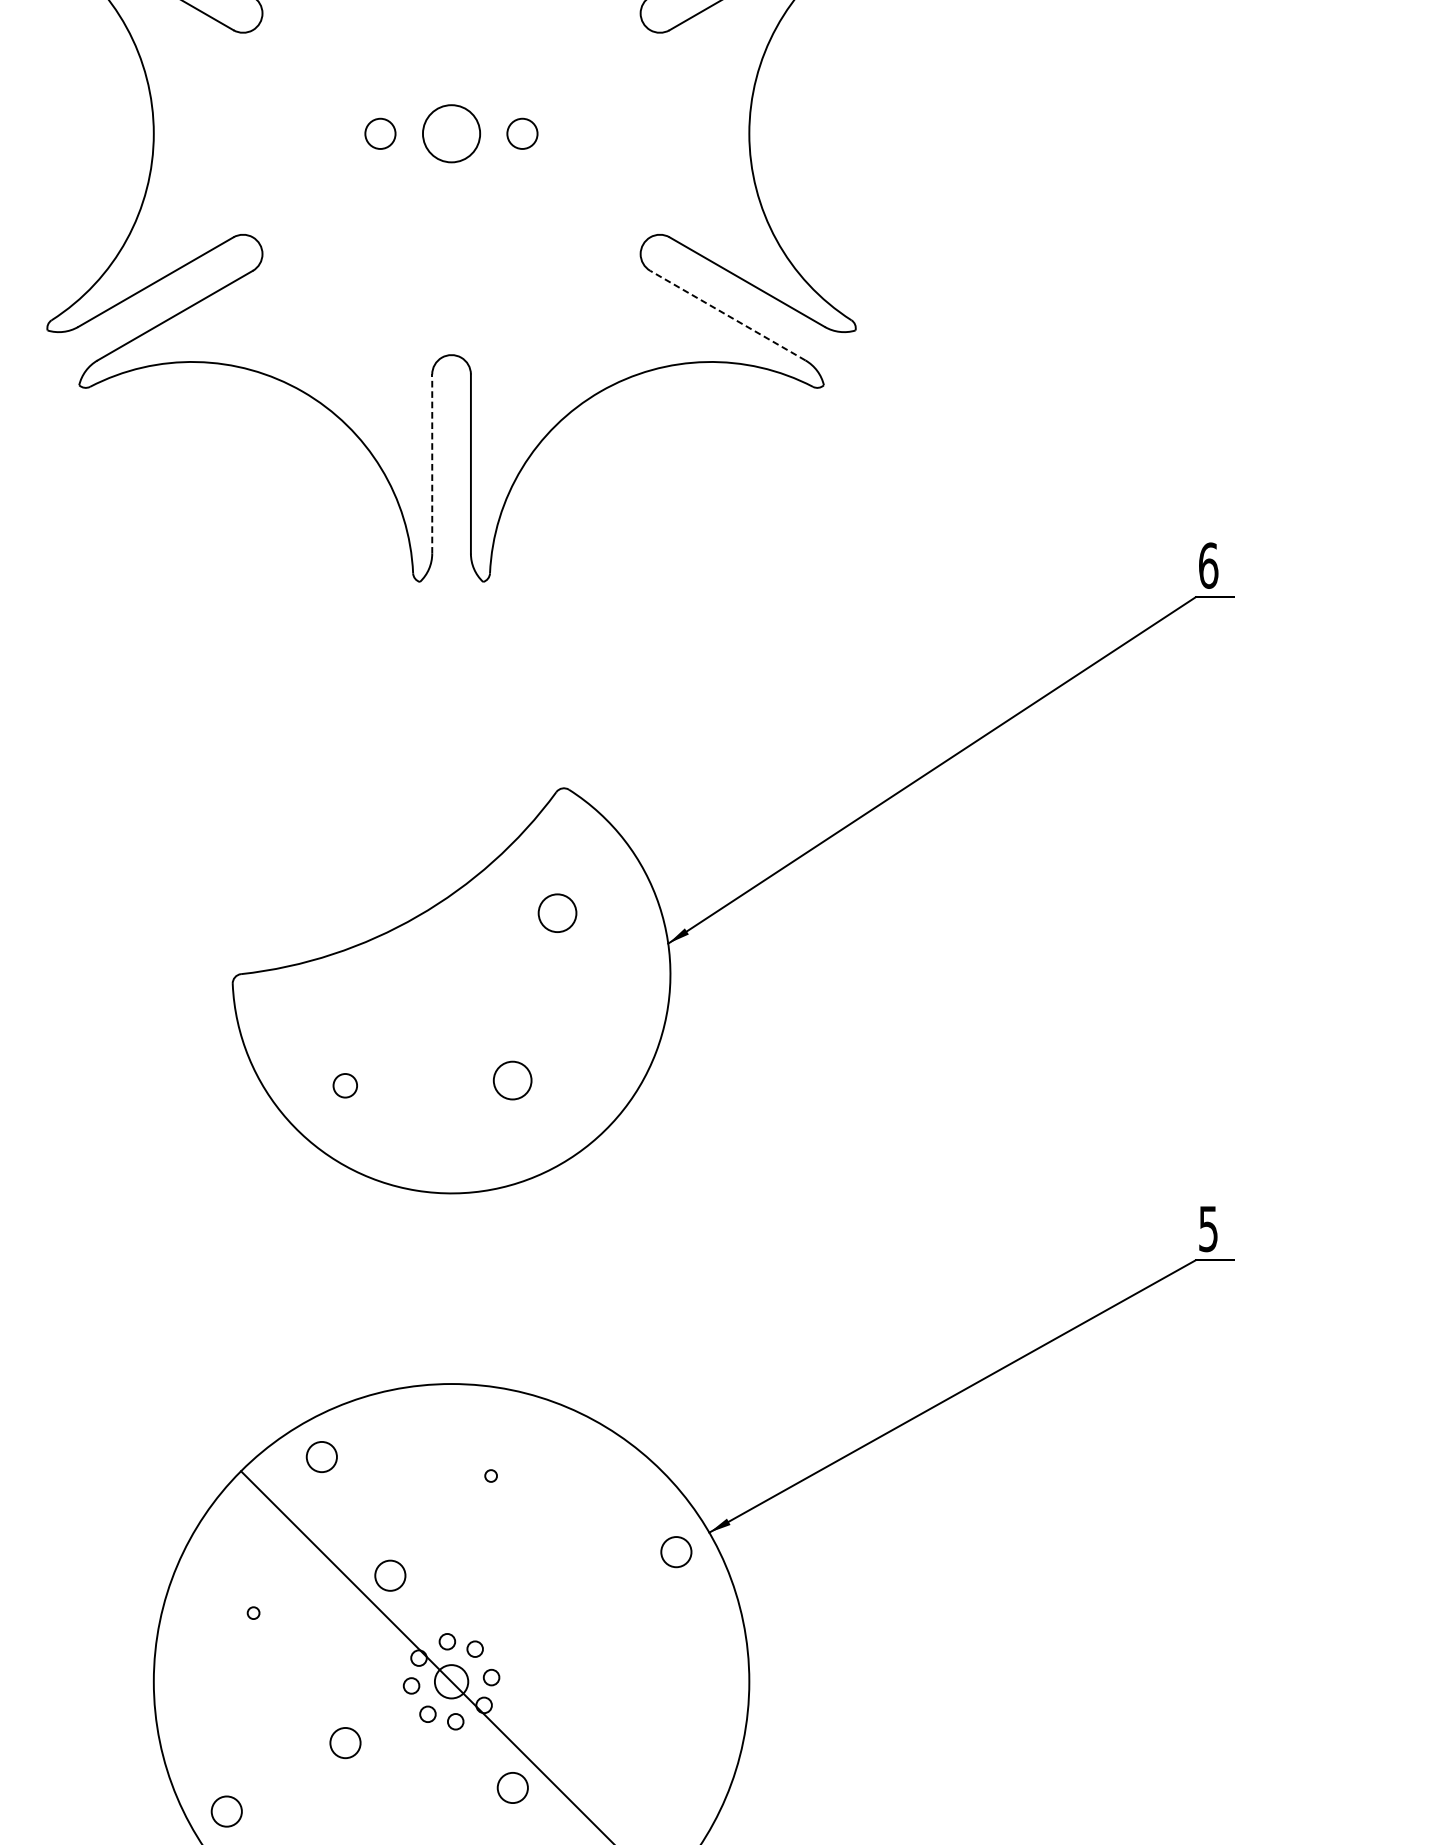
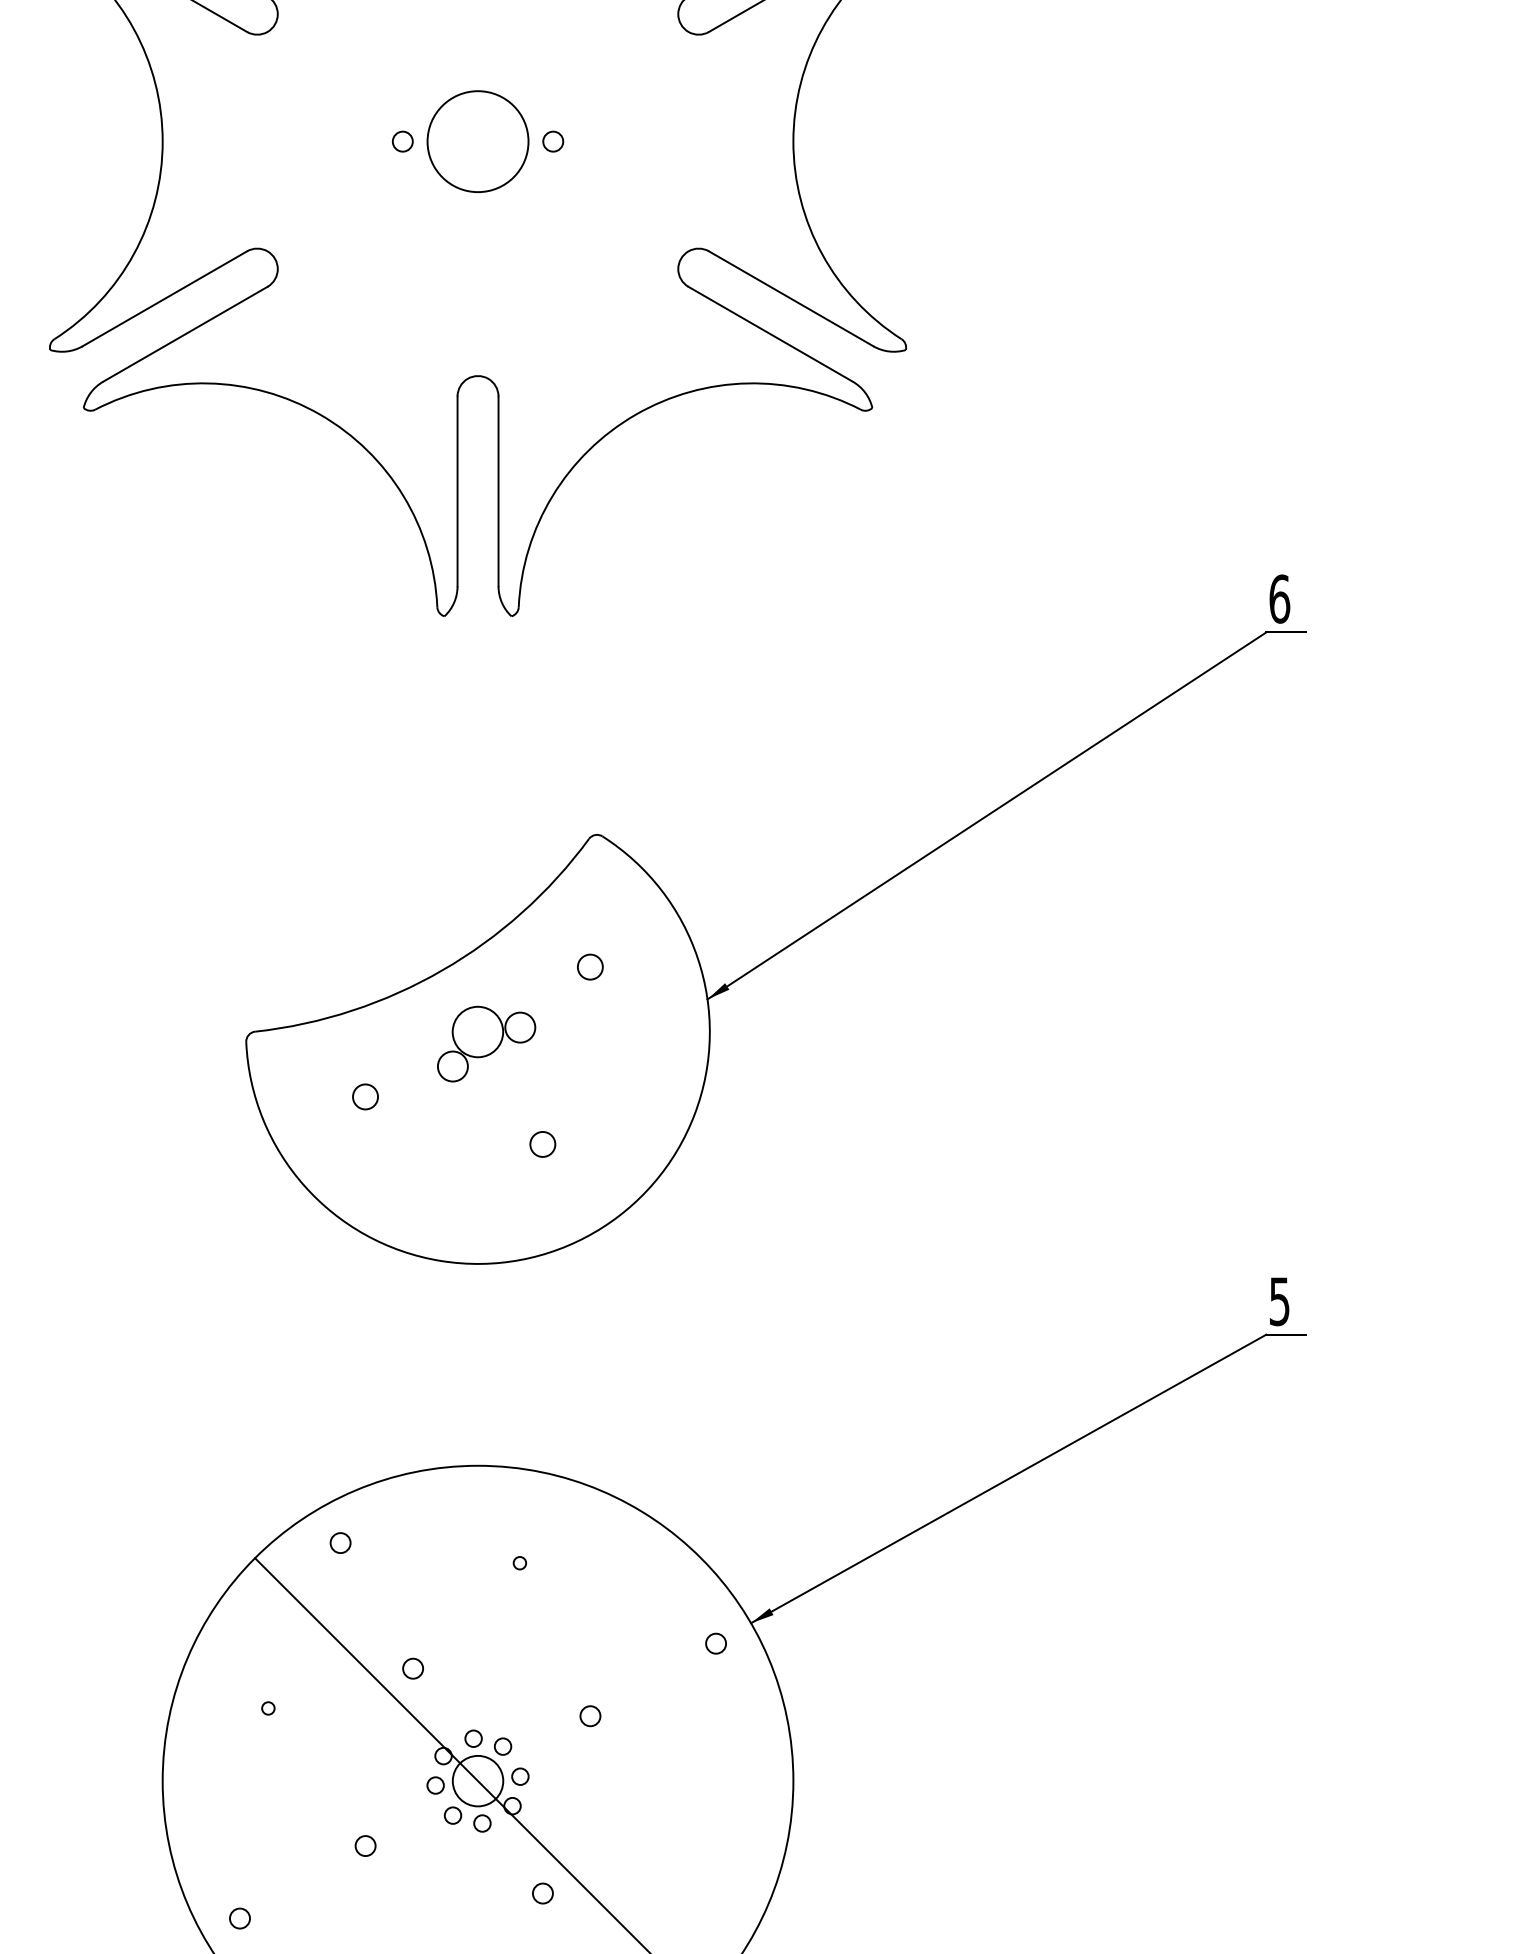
circle: (380, 133) -> (402, 141), size x0.62
circle: (451, 133) -> (477, 141), size x1.67
circle: (522, 133) -> (553, 141), size x0.62
line: (727, 315) -> (770, 334), dashed -> solid
line: (432, 464) -> (457, 491), dashed -> solid
circle: (557, 912) -> (590, 966), size x0.62
part: (459, 985) -> (486, 1043), added
circle: (512, 1080) -> (542, 1144), size x0.62
circle: (345, 1085) -> (365, 1096), moved
circle: (321, 1456) -> (340, 1542), size x0.62
circle: (675, 1551) -> (715, 1643), size x0.62
circle: (389, 1575) -> (412, 1668), size x0.62
circle: (557, 1620) -> (590, 1716), added
circle: (451, 1681) -> (477, 1780), size x1.43
circle: (345, 1742) -> (365, 1845), size x0.62
circle: (512, 1787) -> (542, 1893), size x0.62
circle: (226, 1811) -> (239, 1918), size x0.62

